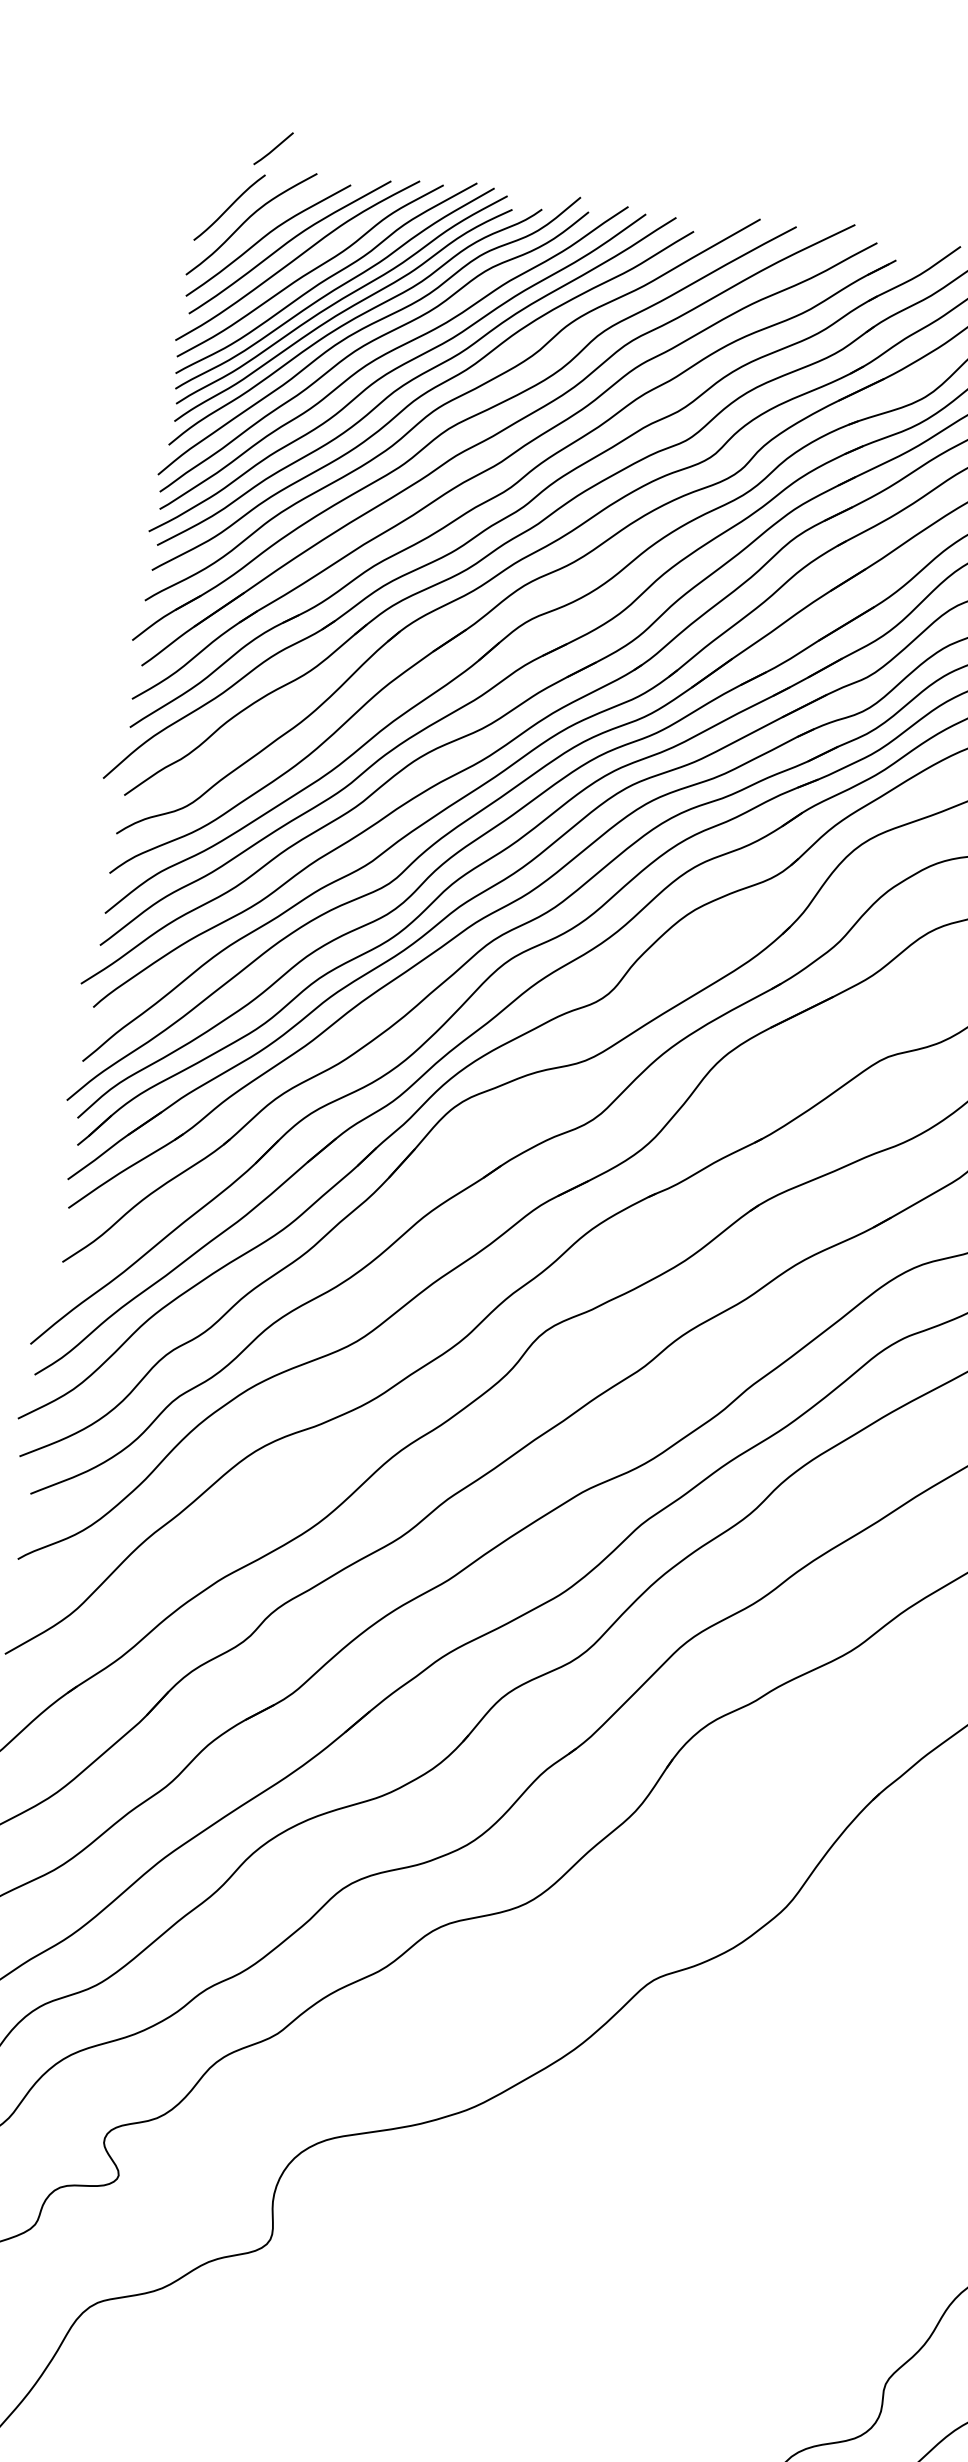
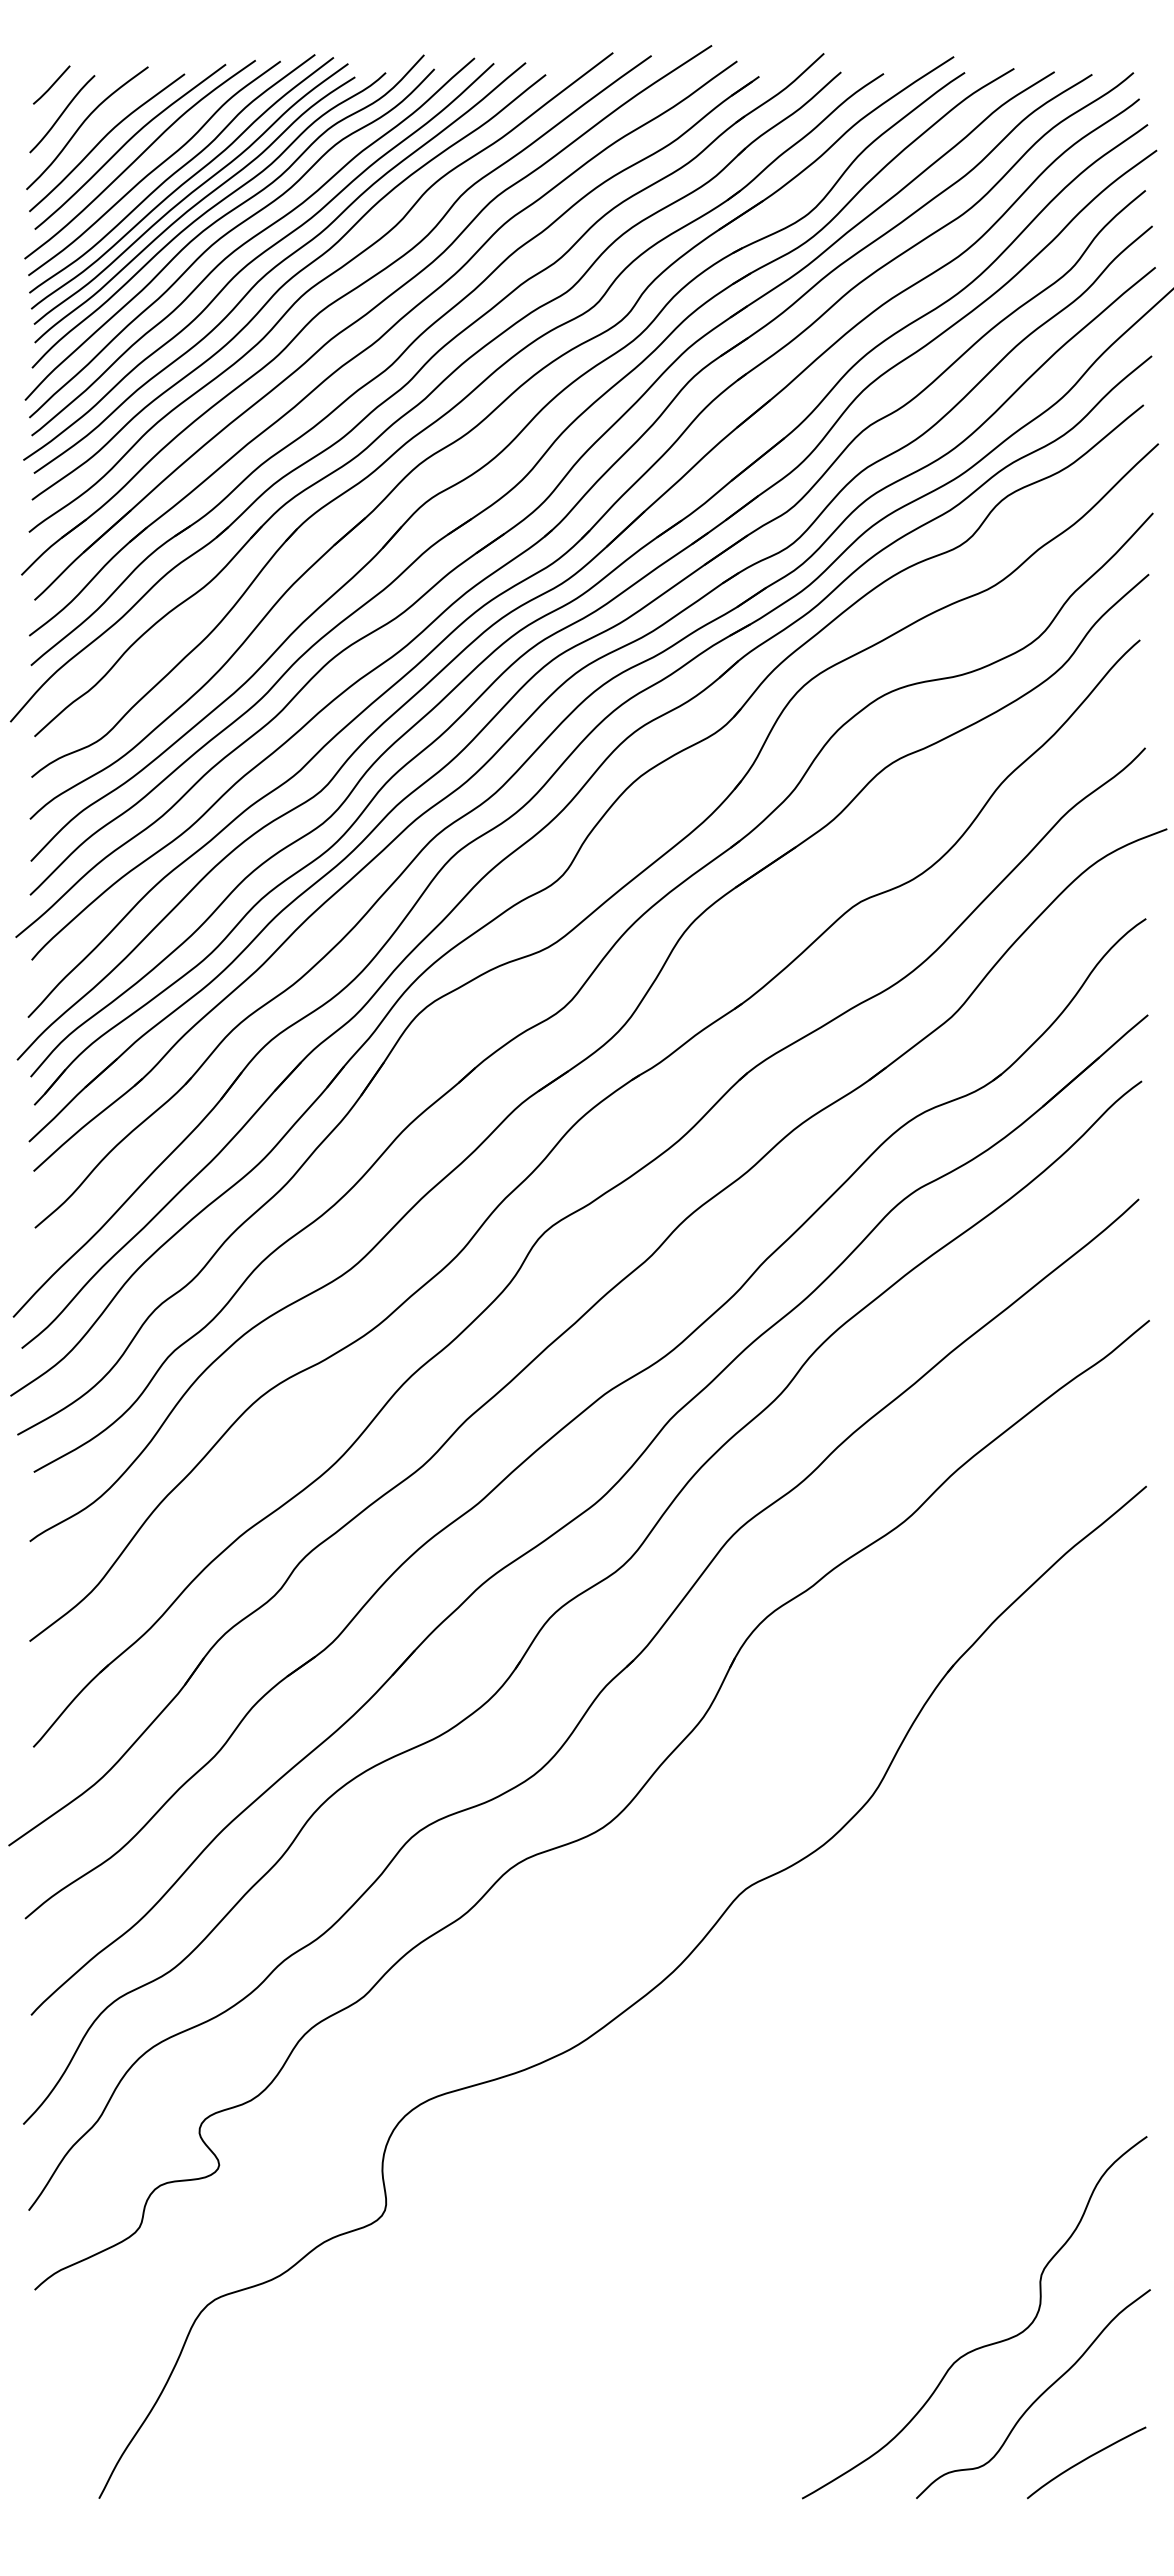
line: (274, 148) -> (52, 84), moved

